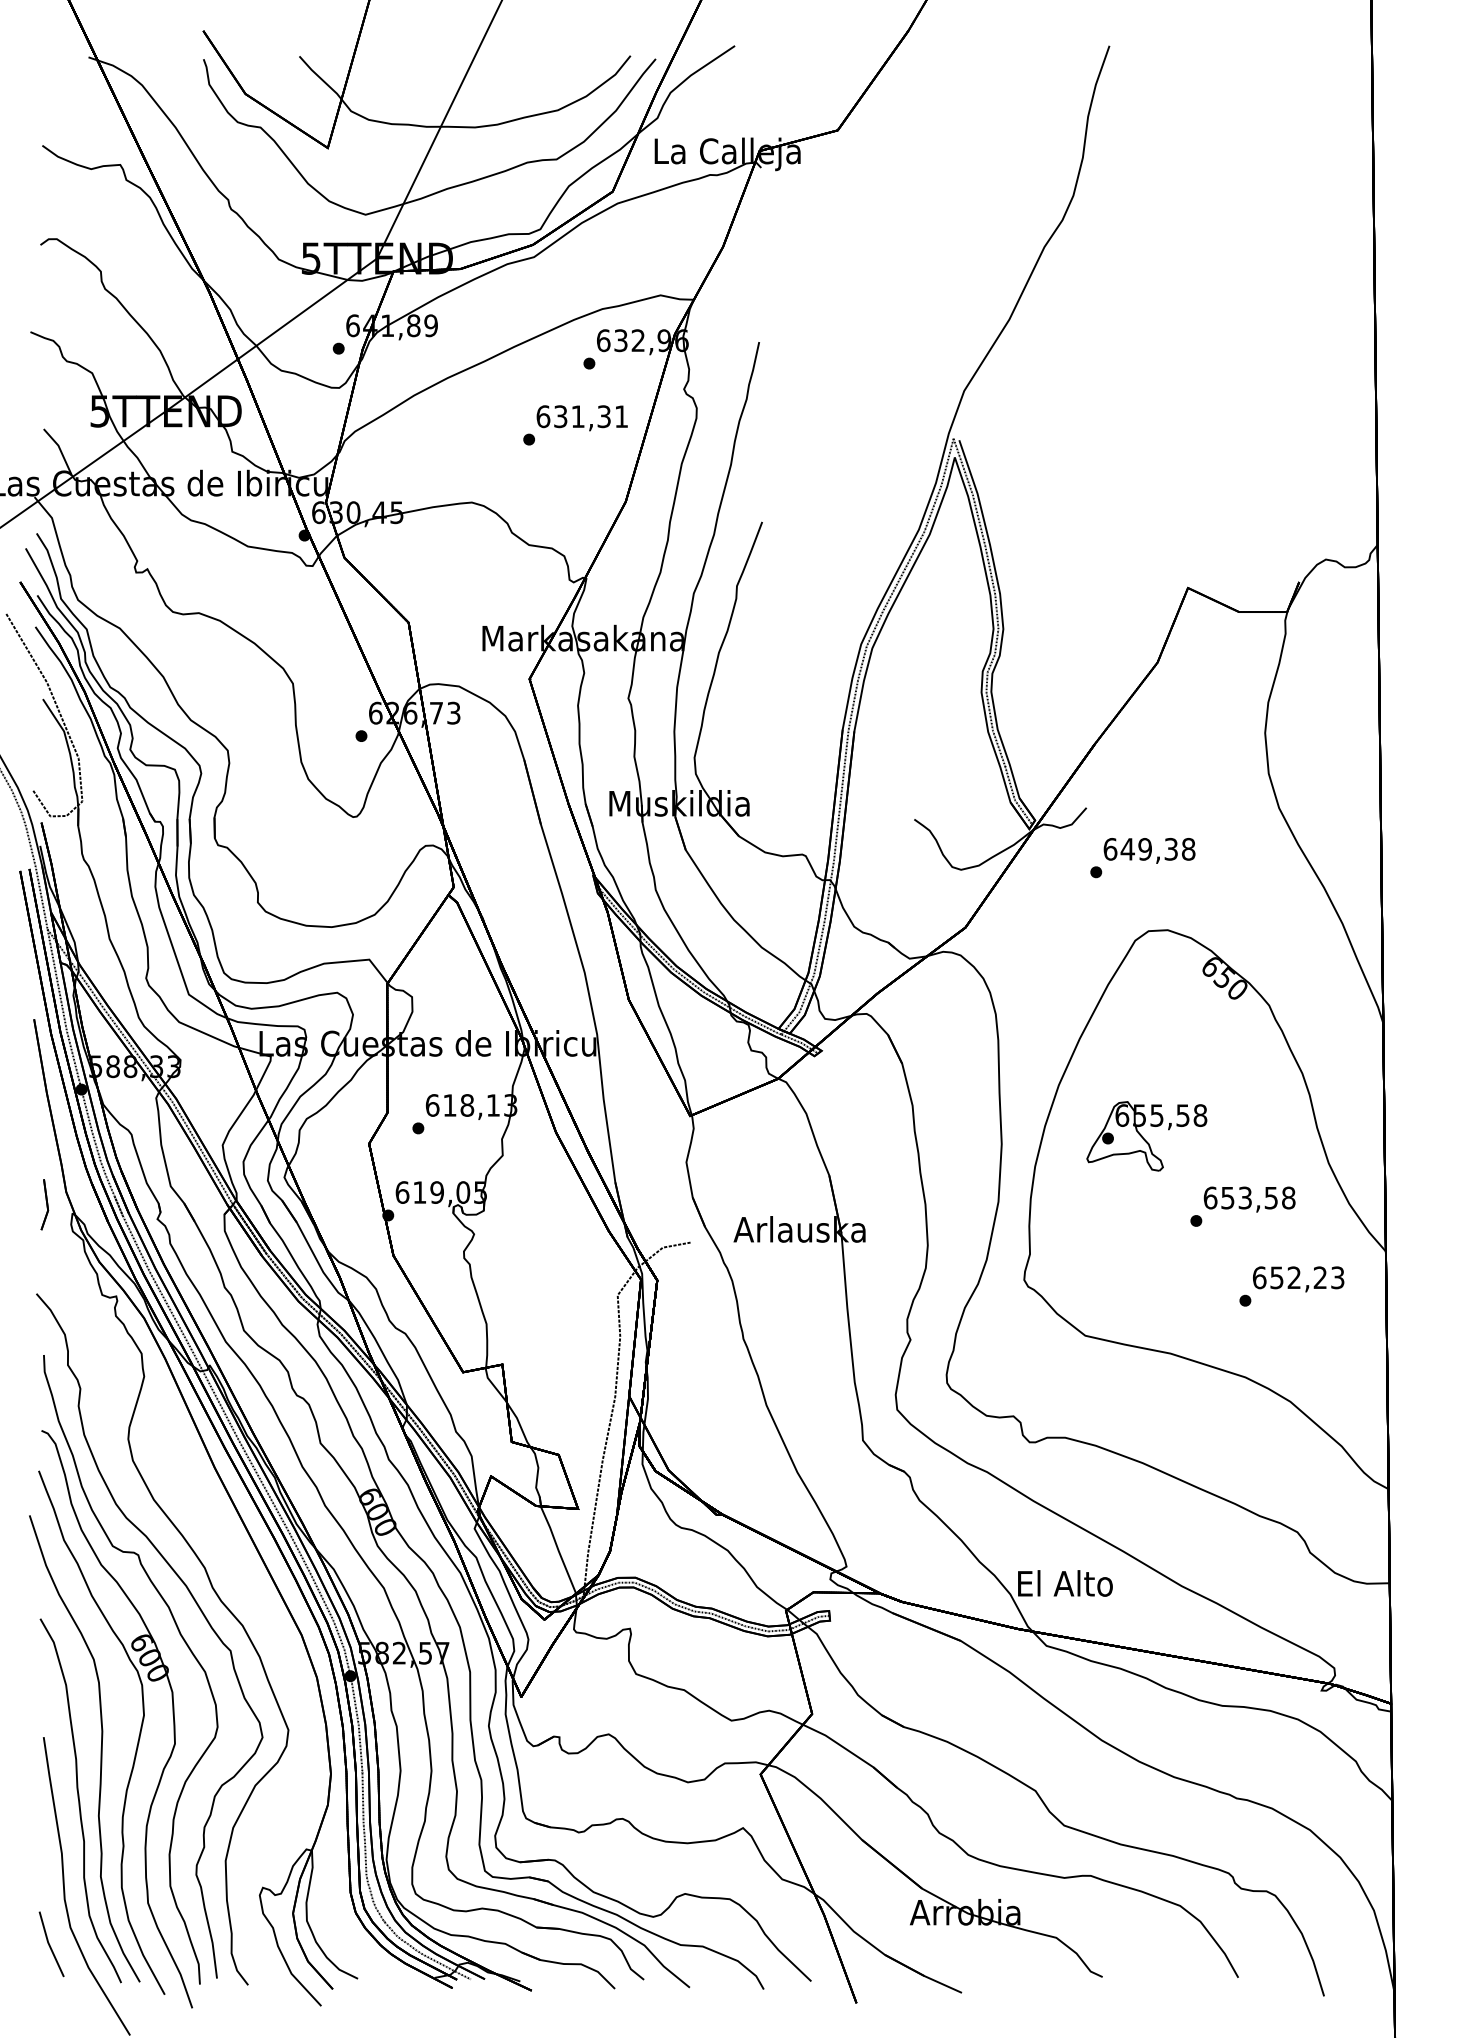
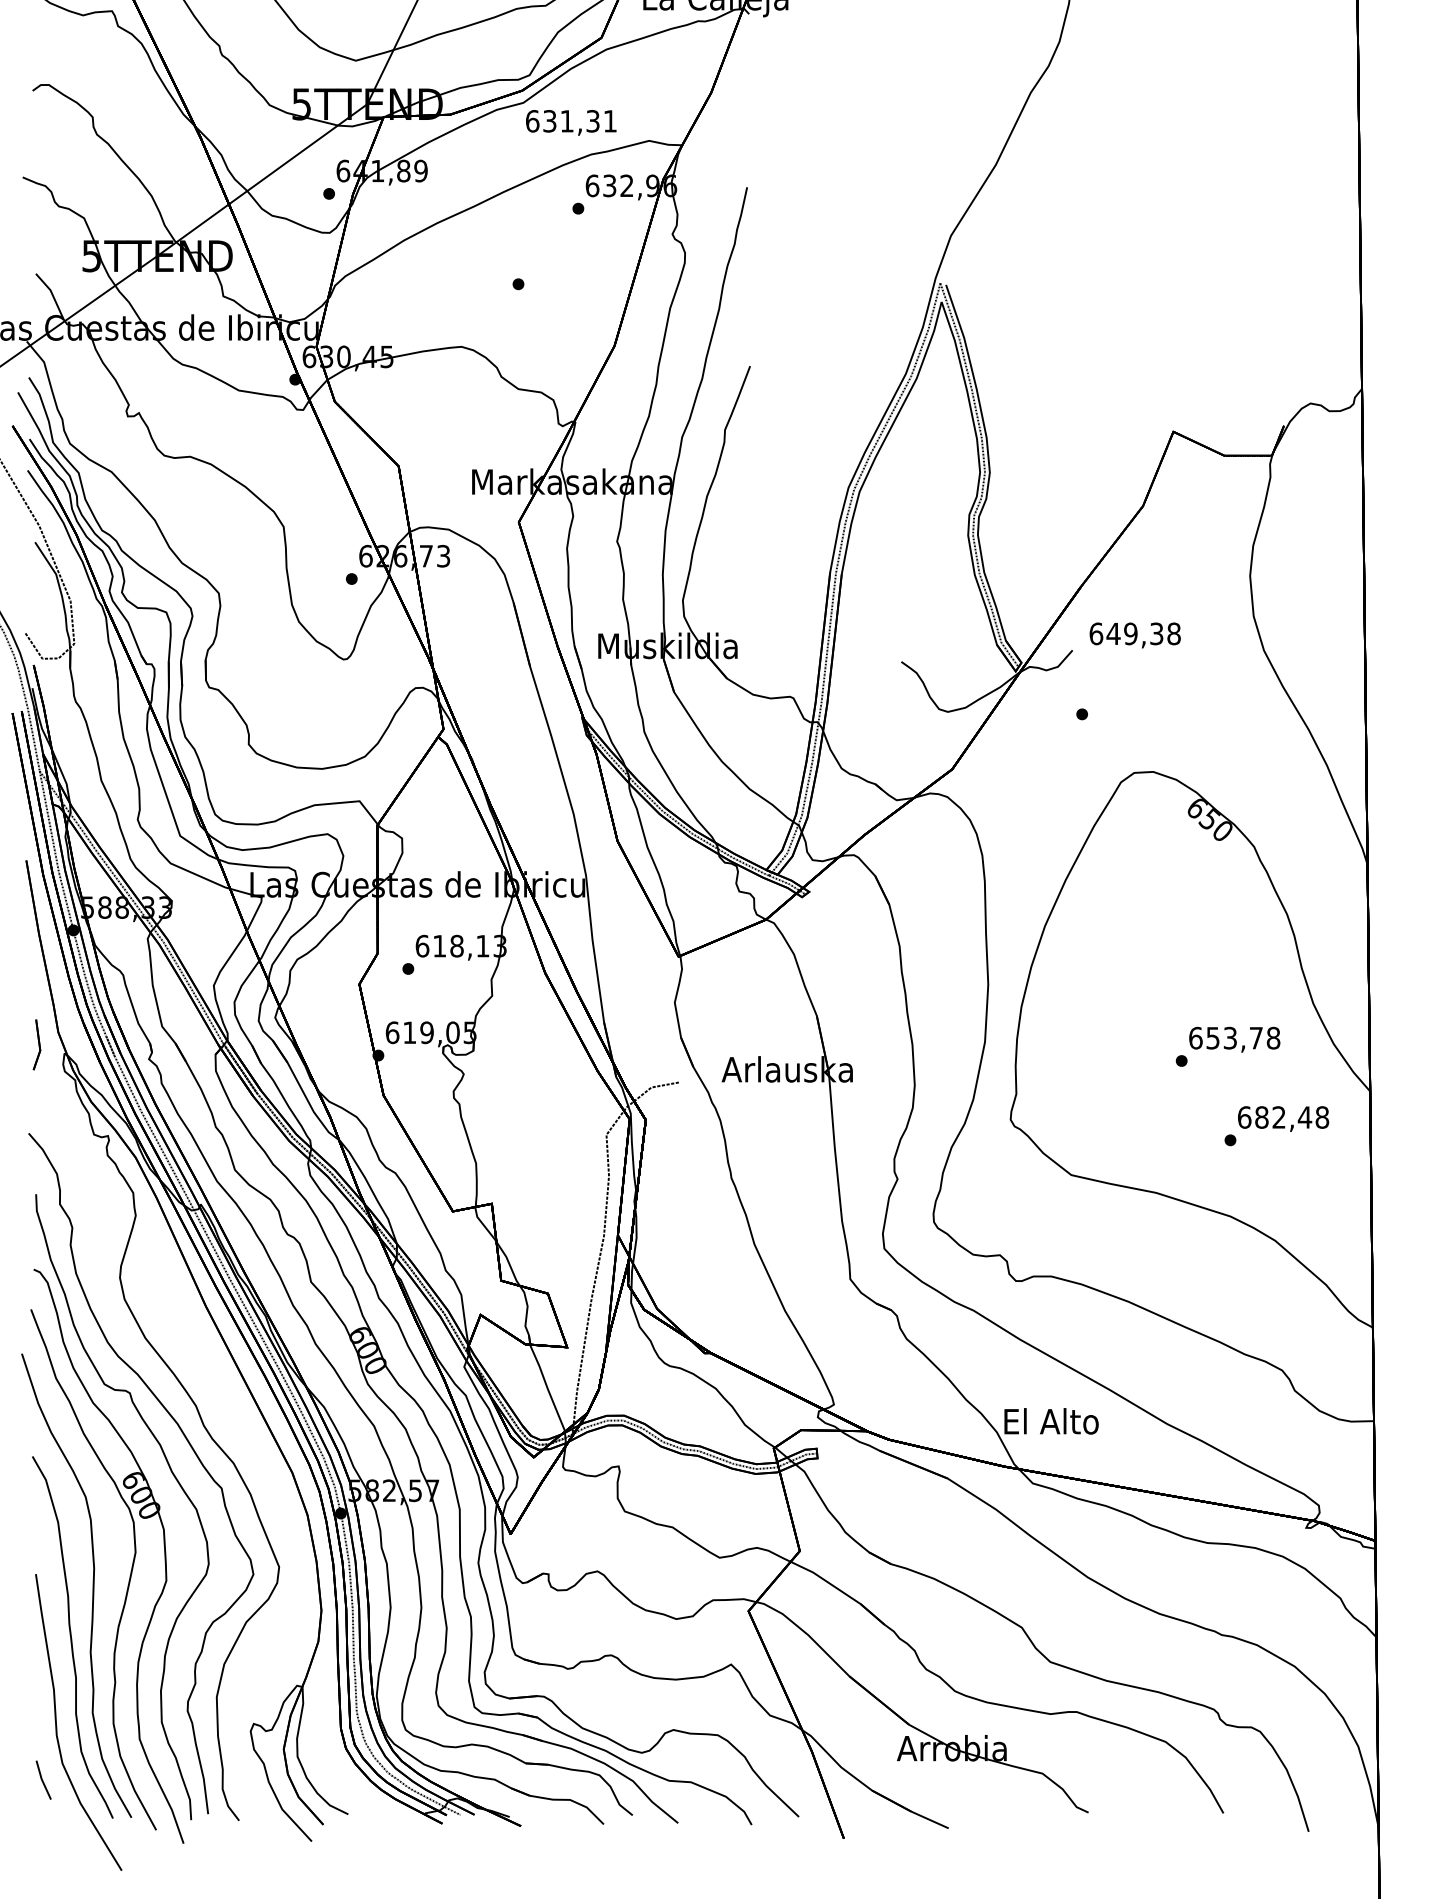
text: (581, 418) -> (570, 123), moved
text: (1149, 850) -> (1135, 635), moved
part: (1146, 1136) -> (1132, 977), removed
text: (1270, 1198) -> (1255, 1038), 653,58 -> 653,78
text: (1307, 1277) -> (1292, 1117), 652,23 -> 682,48
part: (51, 1944) -> (43, 1780), size x0.6

